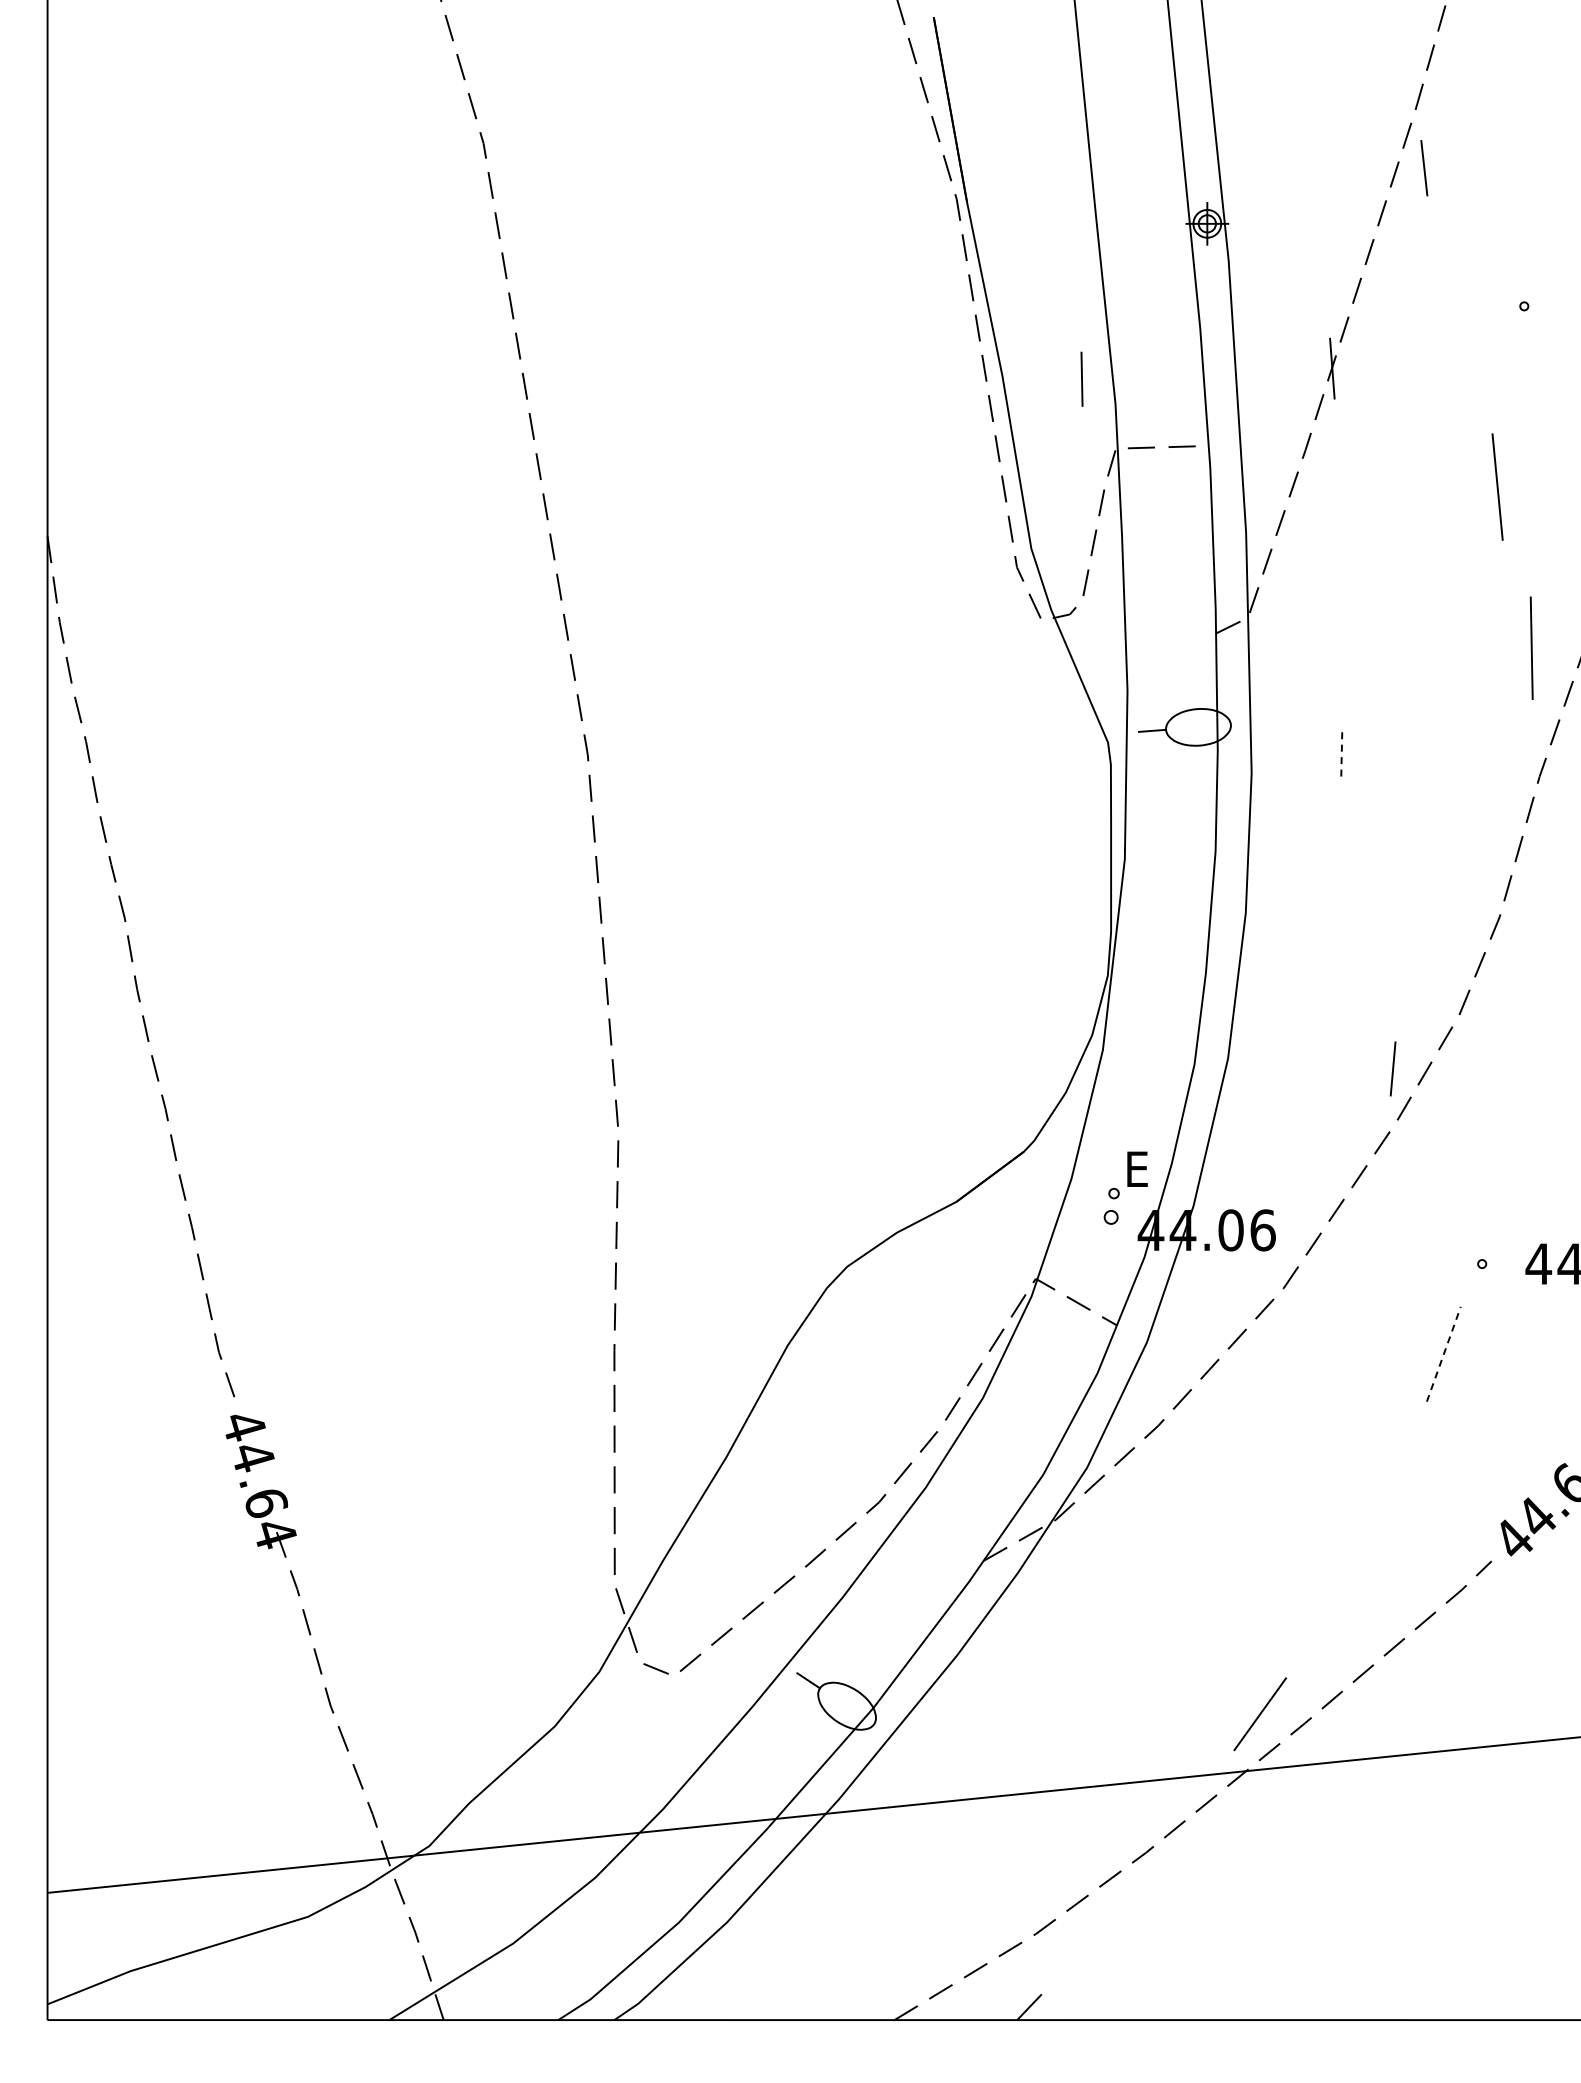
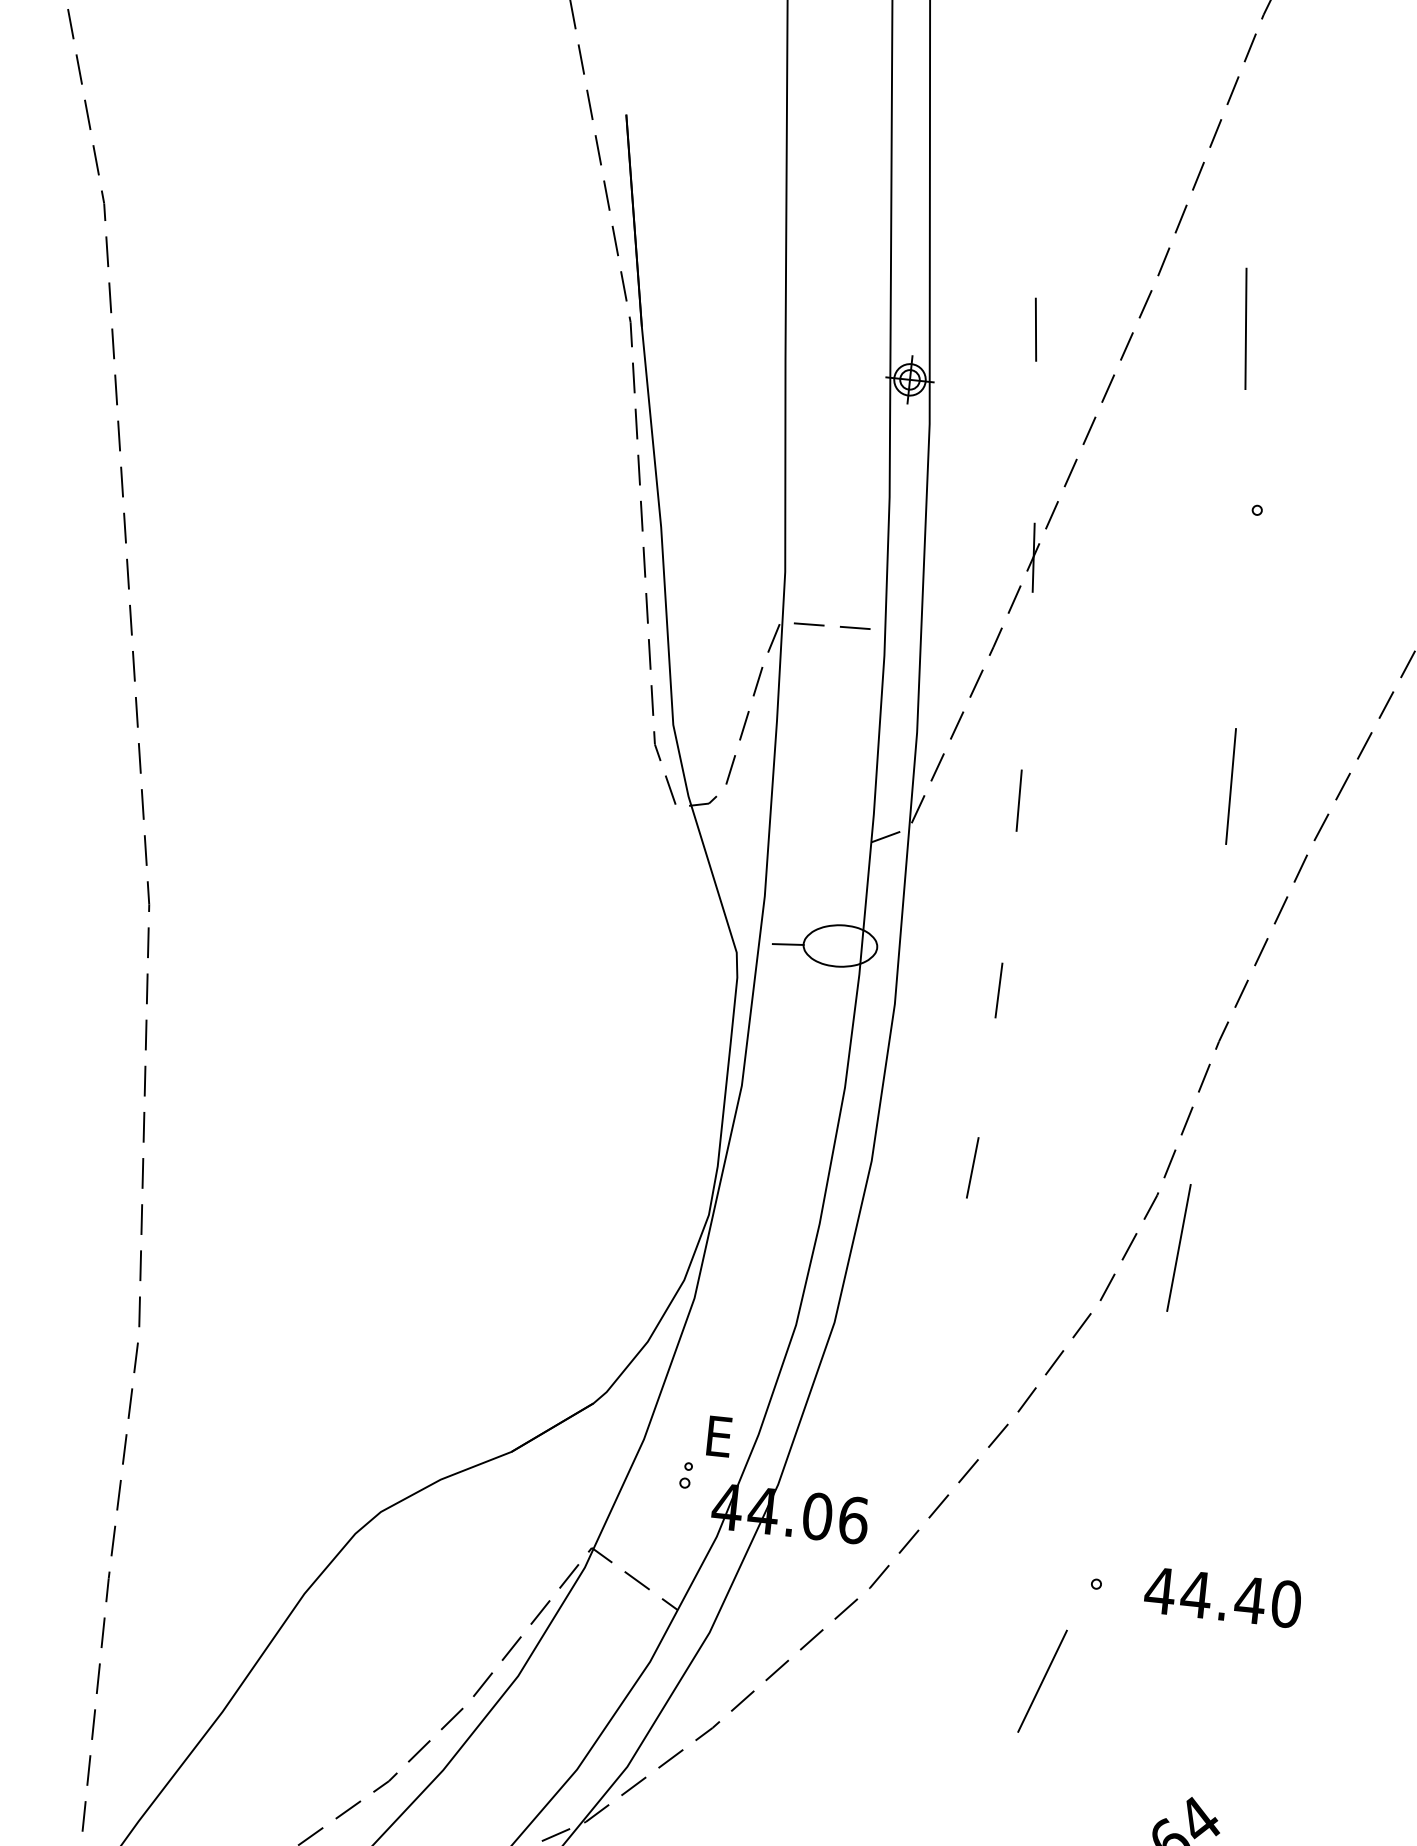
line: (1424, 168) -> (1036, 330), moved
line: (1081, 378) -> (1018, 799), moved
line: (1497, 486) -> (1245, 328), moved
line: (1531, 647) -> (1230, 785), moved
line: (1341, 751) -> (998, 990), dashed -> solid
line: (1523, 961) -> (1178, 1248), added
line: (1392, 1068) -> (972, 1167), moved
part: (1111, 1206) -> (685, 1475), size x0.62
line: (1444, 1353) -> (1043, 1680), dashed -> solid

